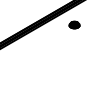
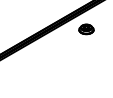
part: (74, 25) -> (86, 29), size x1.43

